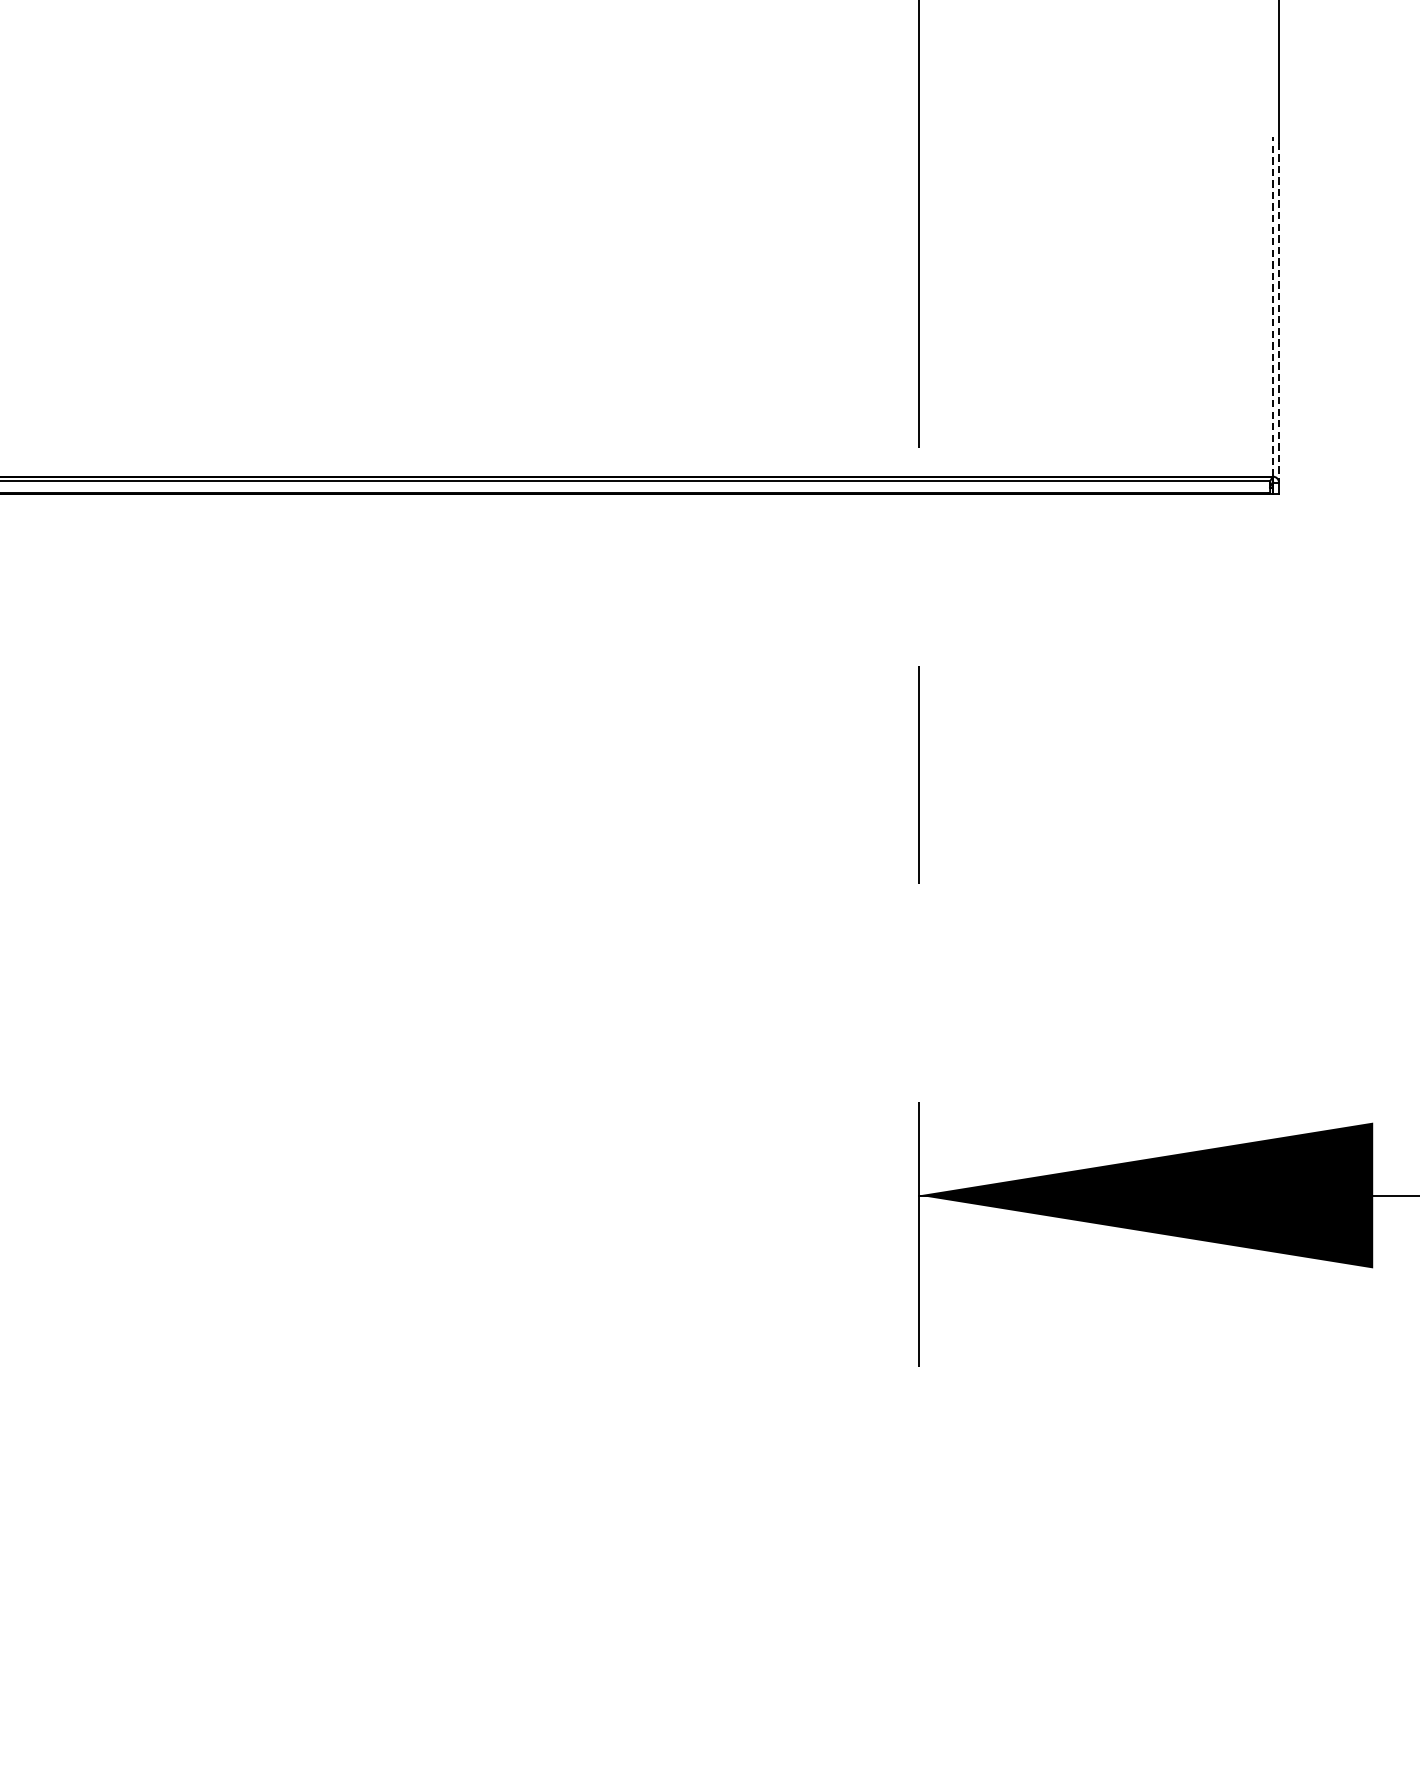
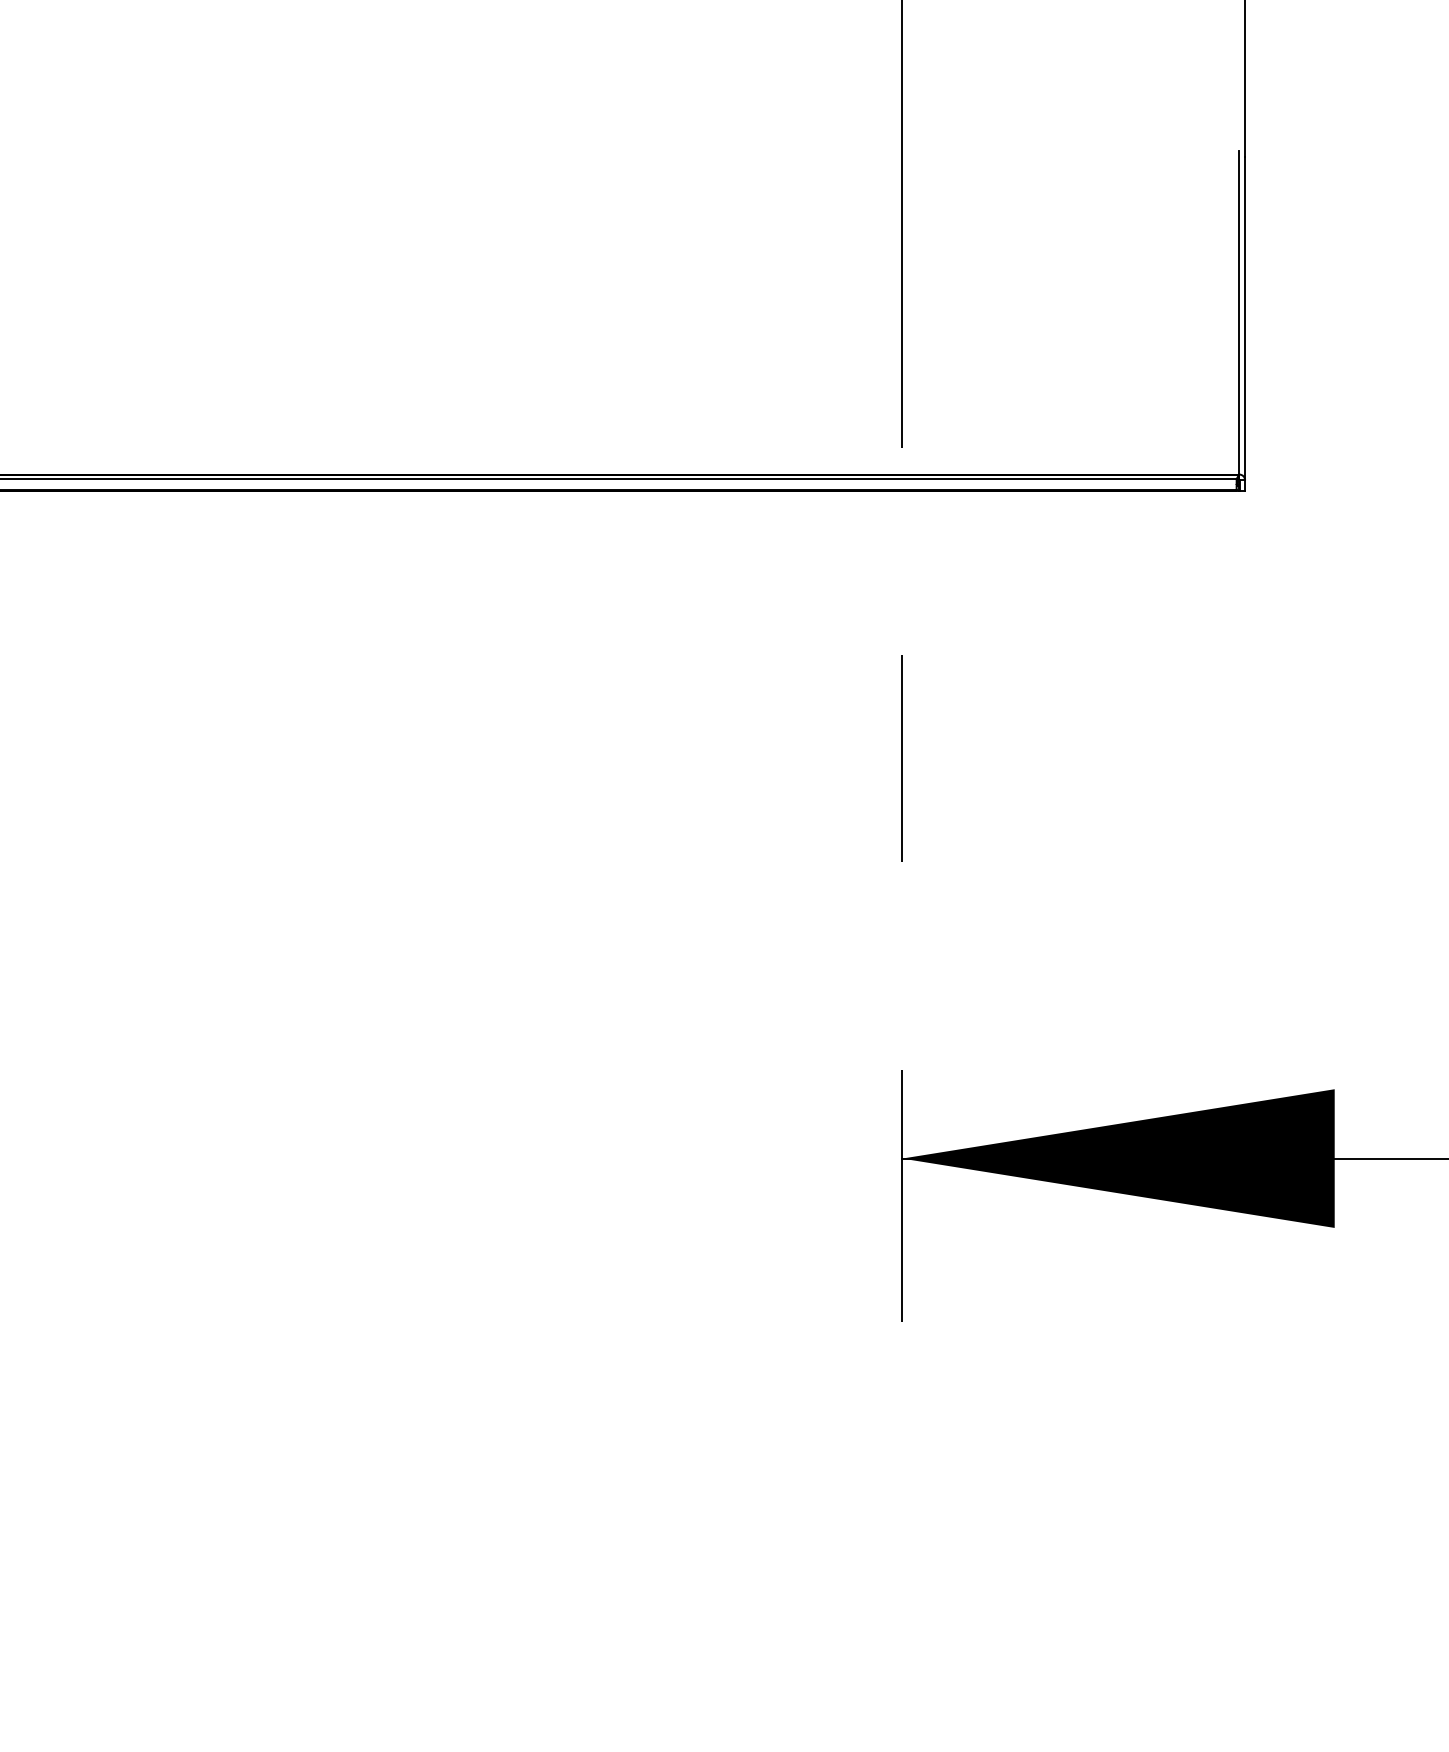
line: (1273, 306) -> (1239, 312), dashed -> solid
line: (1279, 312) -> (1245, 318), dashed -> solid

